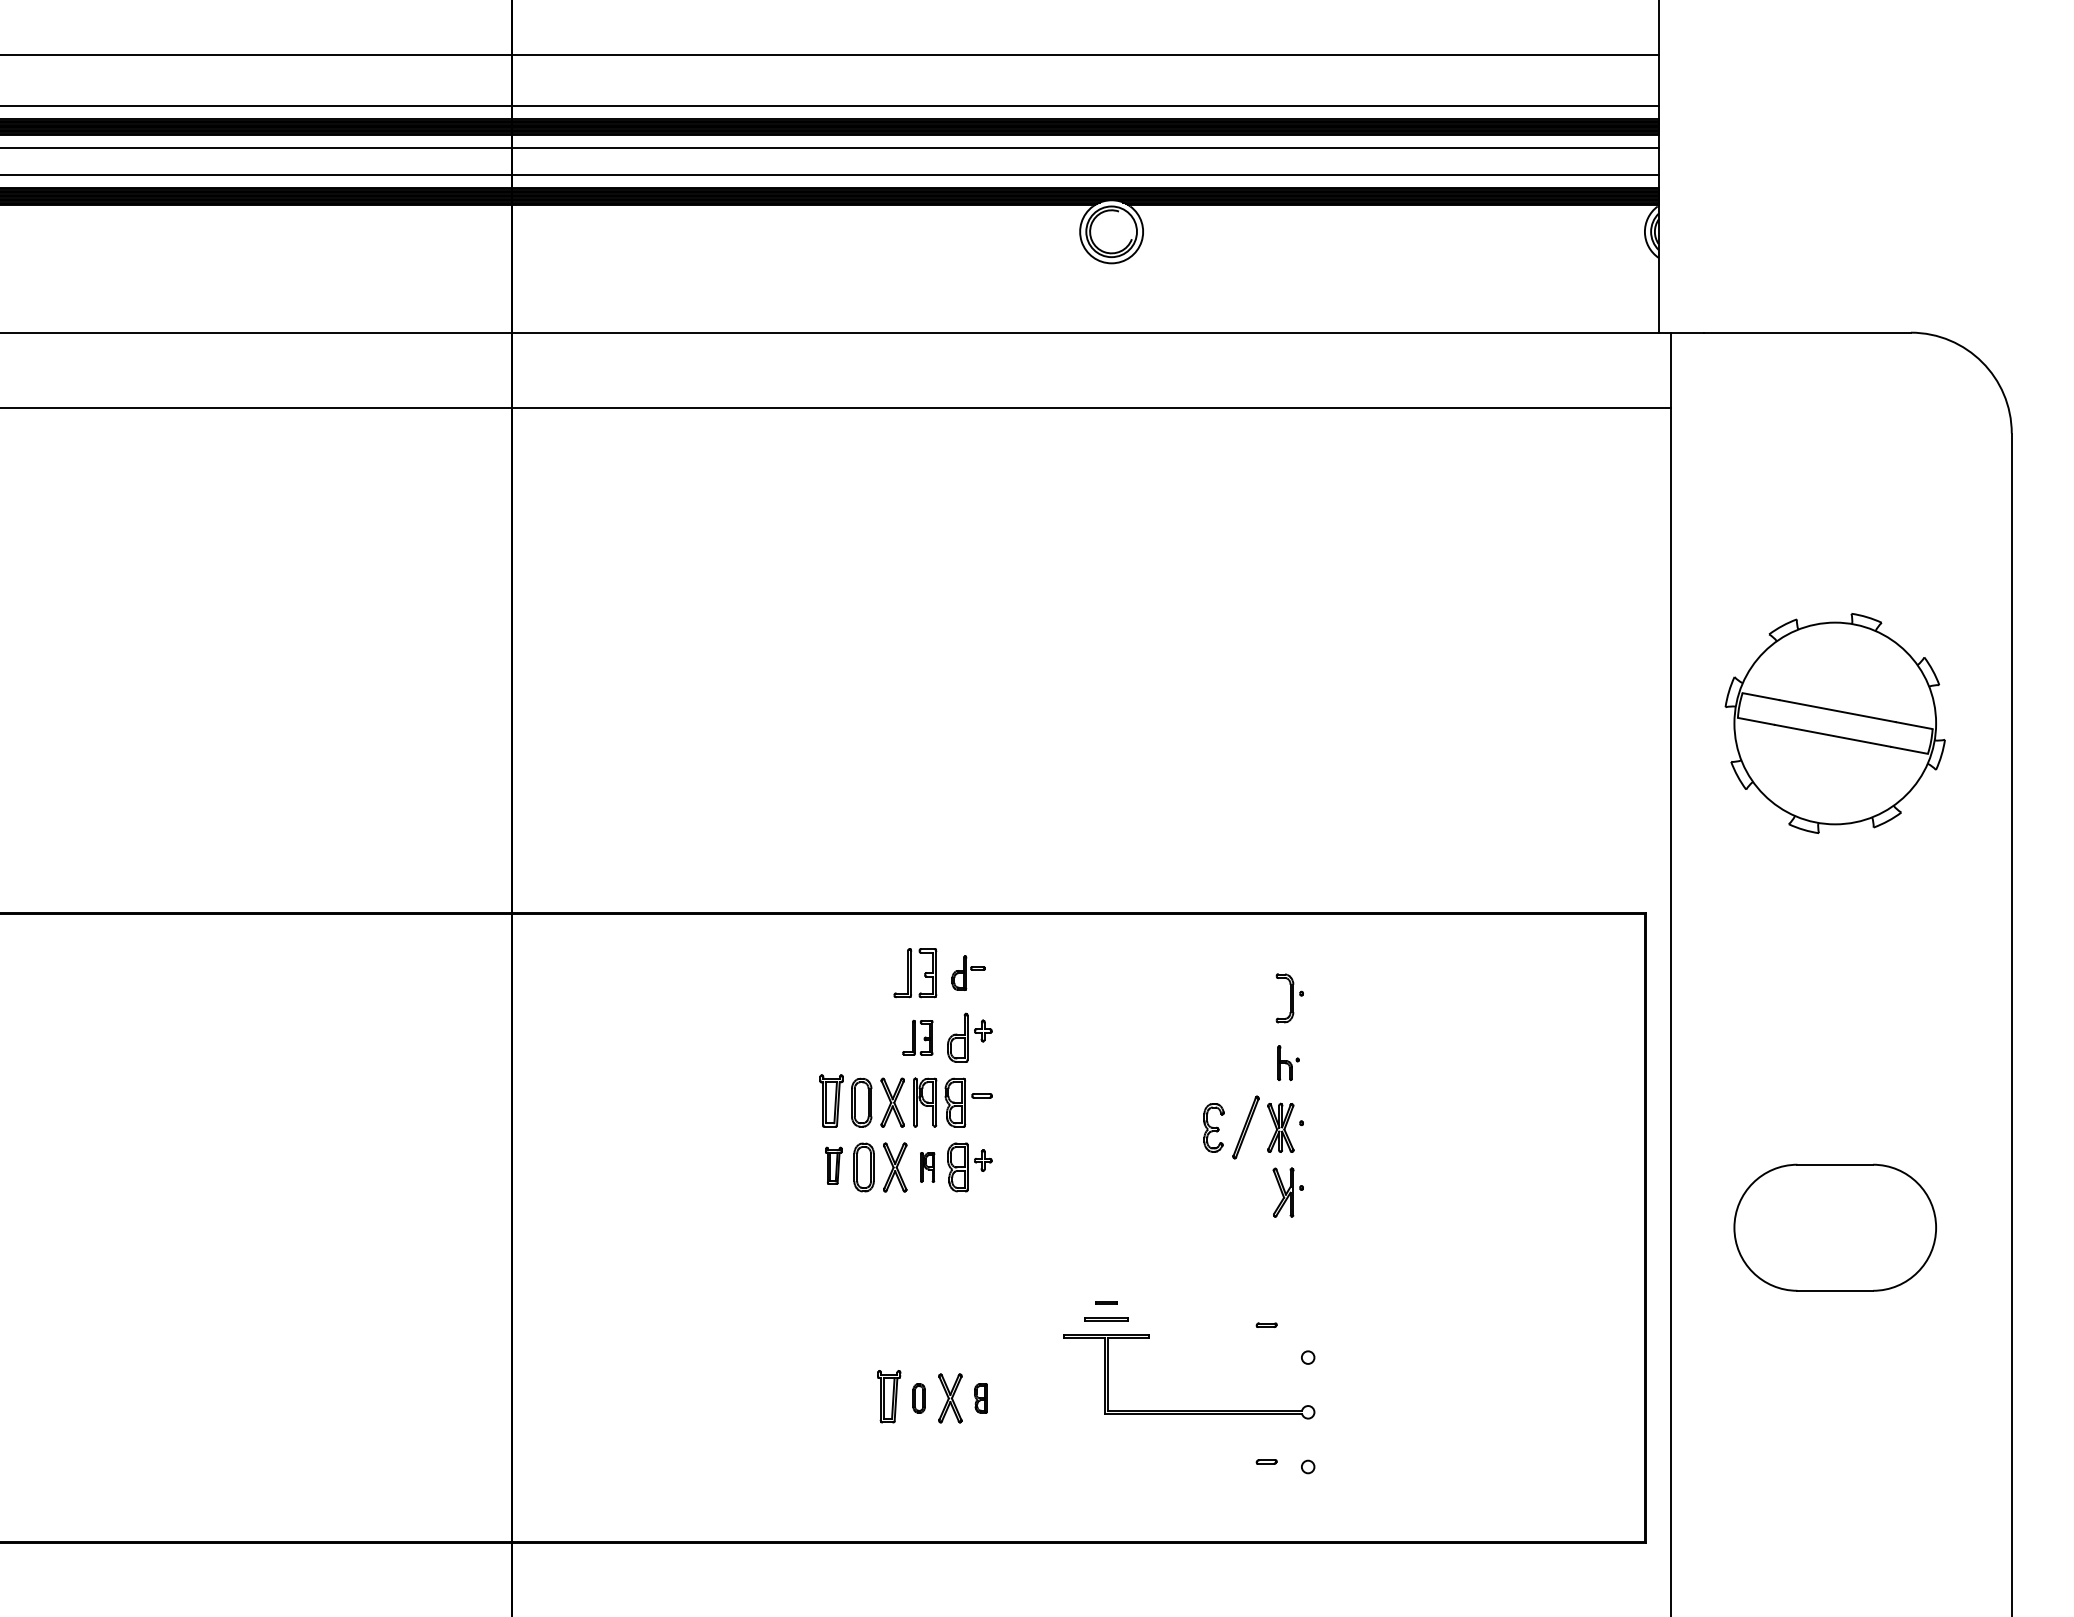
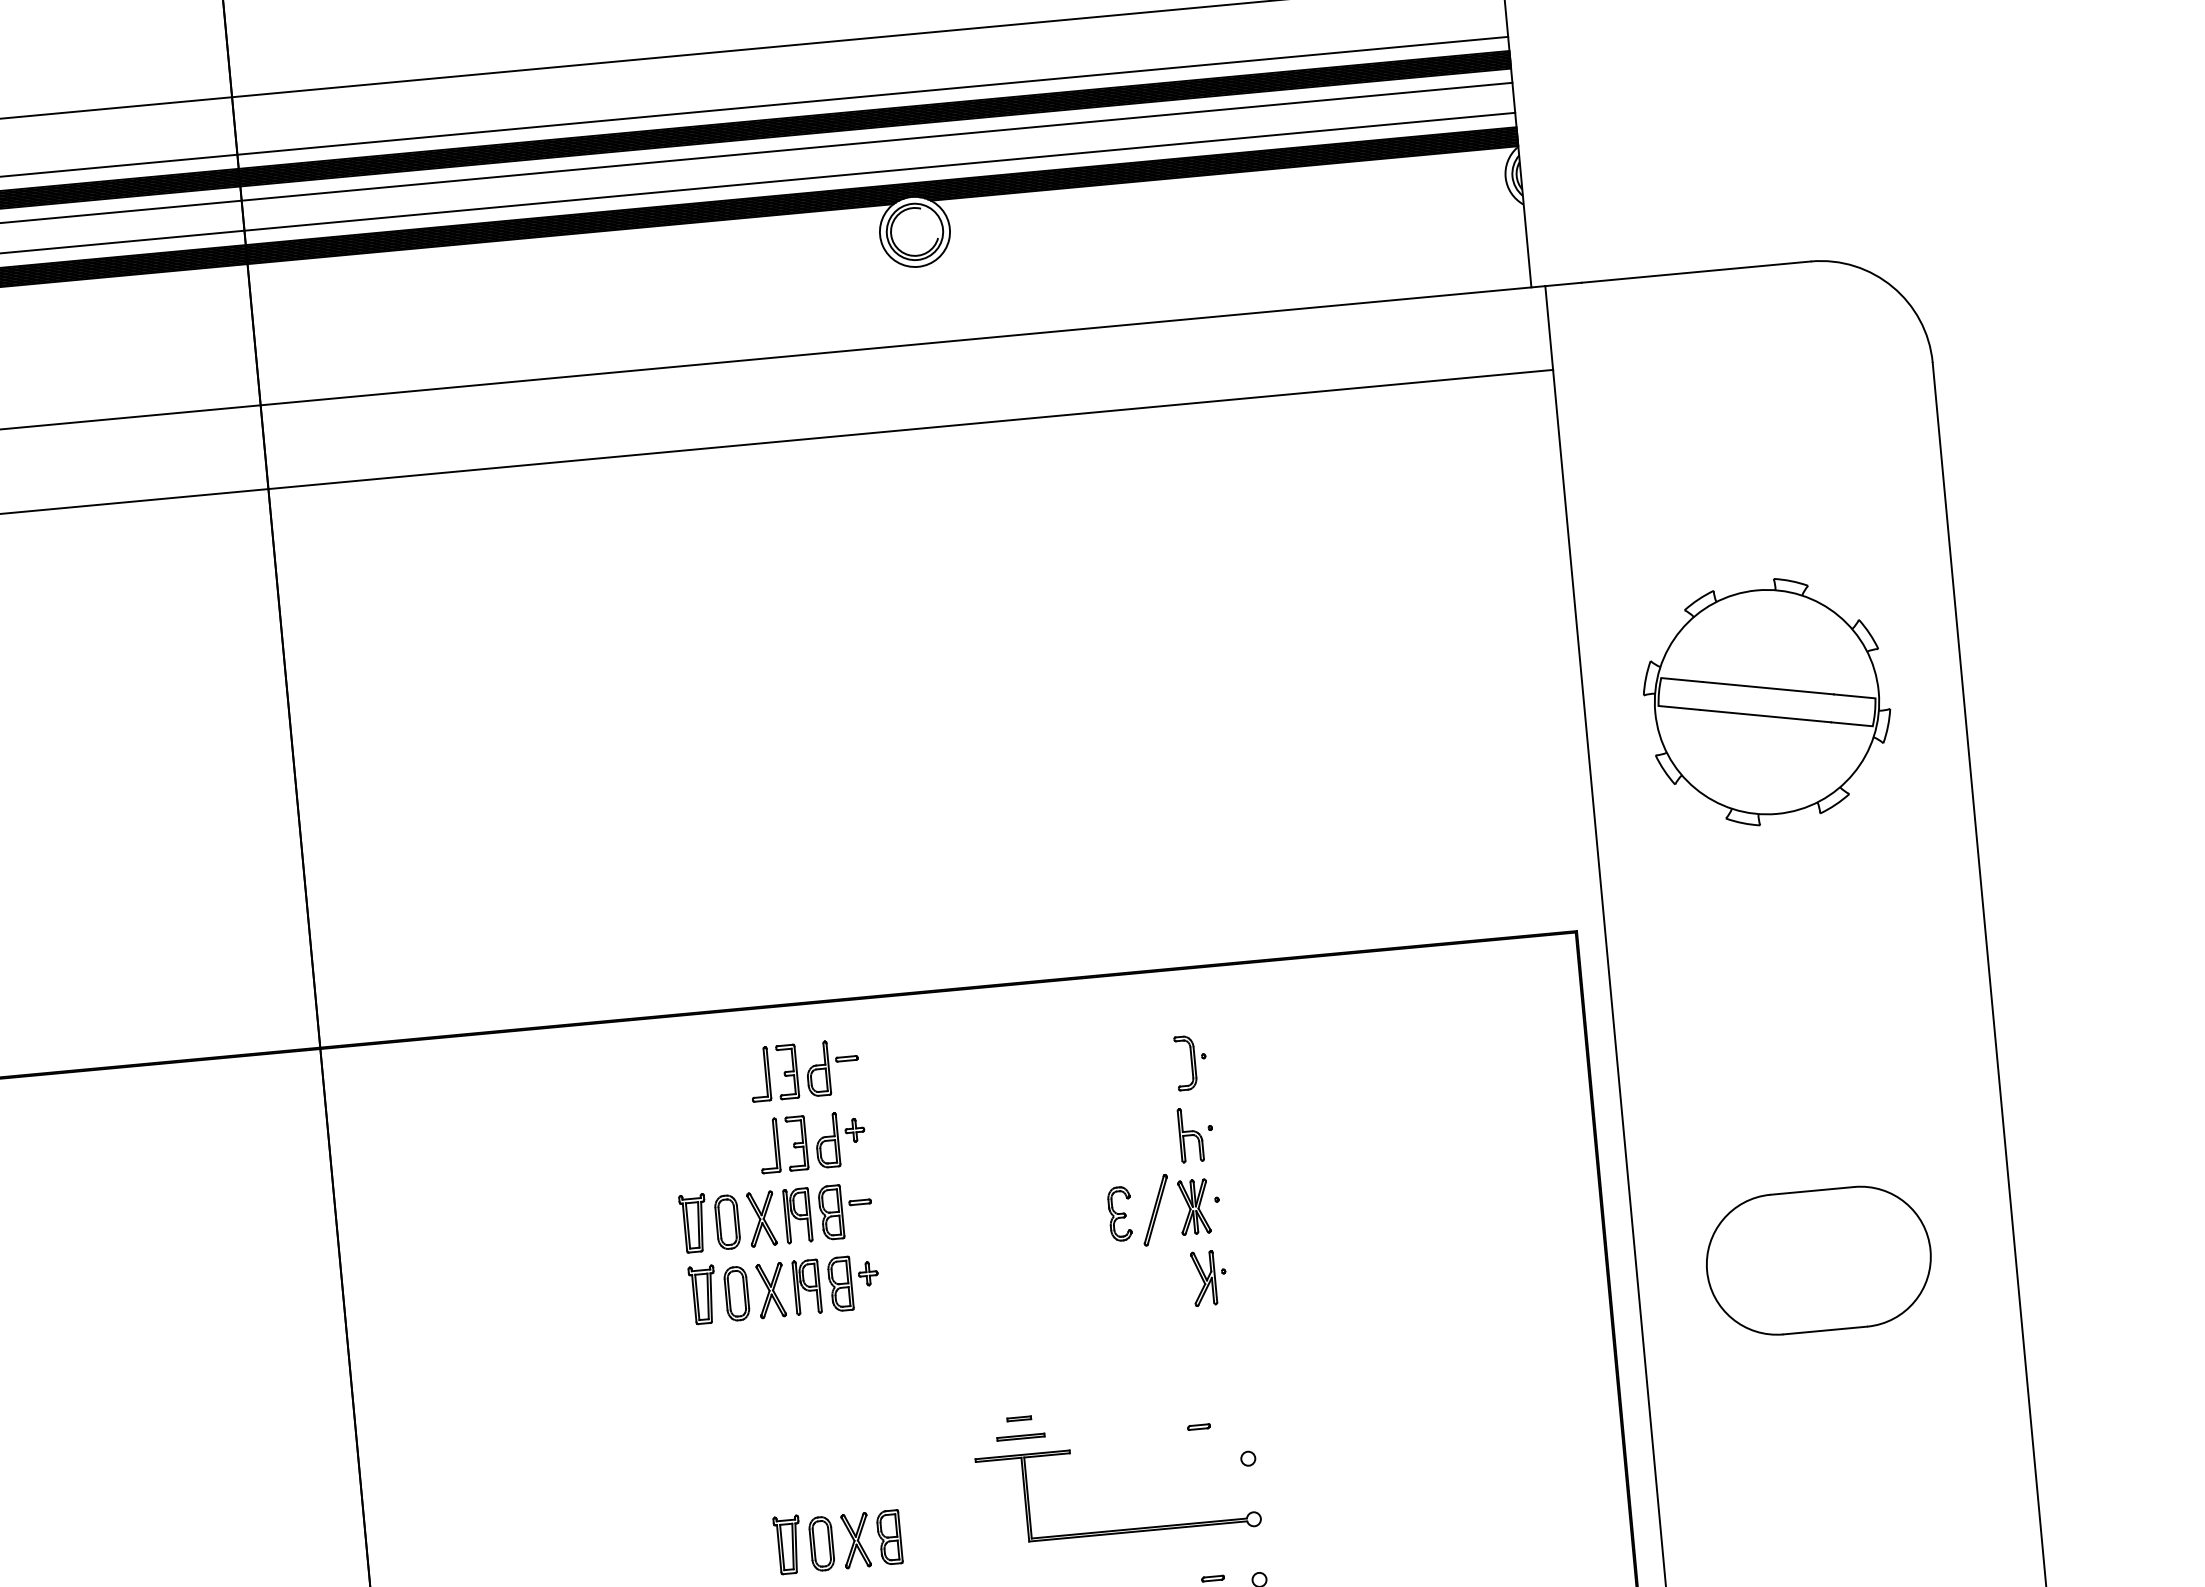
part: (968, 973) -> (832, 1068), size x1.43
part: (917, 1037) -> (782, 1144), size x1.43
part: (1288, 1063) -> (1196, 1134), size x1.43
part: (833, 1165) -> (702, 1294), size x1.43
part: (927, 1167) -> (807, 1287), size x1.67
part: (918, 1398) -> (820, 1544), size x1.67
part: (980, 1398) -> (889, 1537), size x1.67

